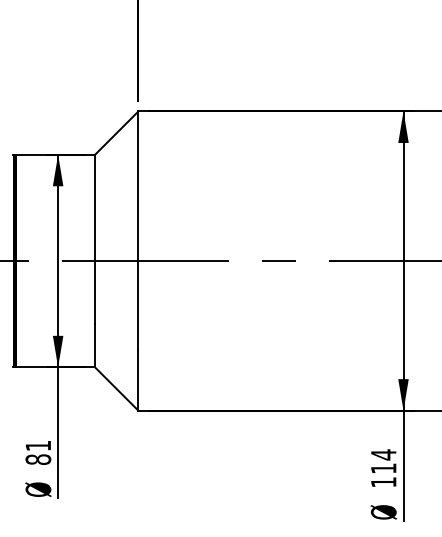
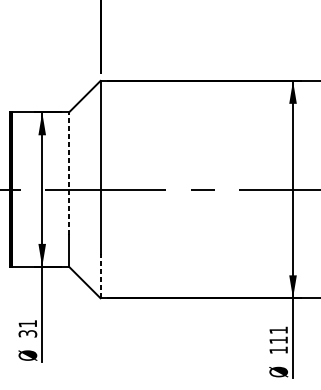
line: (95, 239) -> (69, 173), solid -> dashed
line: (138, 379) -> (100, 275), solid -> dashed
text: (383, 454) -> (278, 330), 114 -> 111
text: (38, 459) -> (27, 333), 81 -> 31

